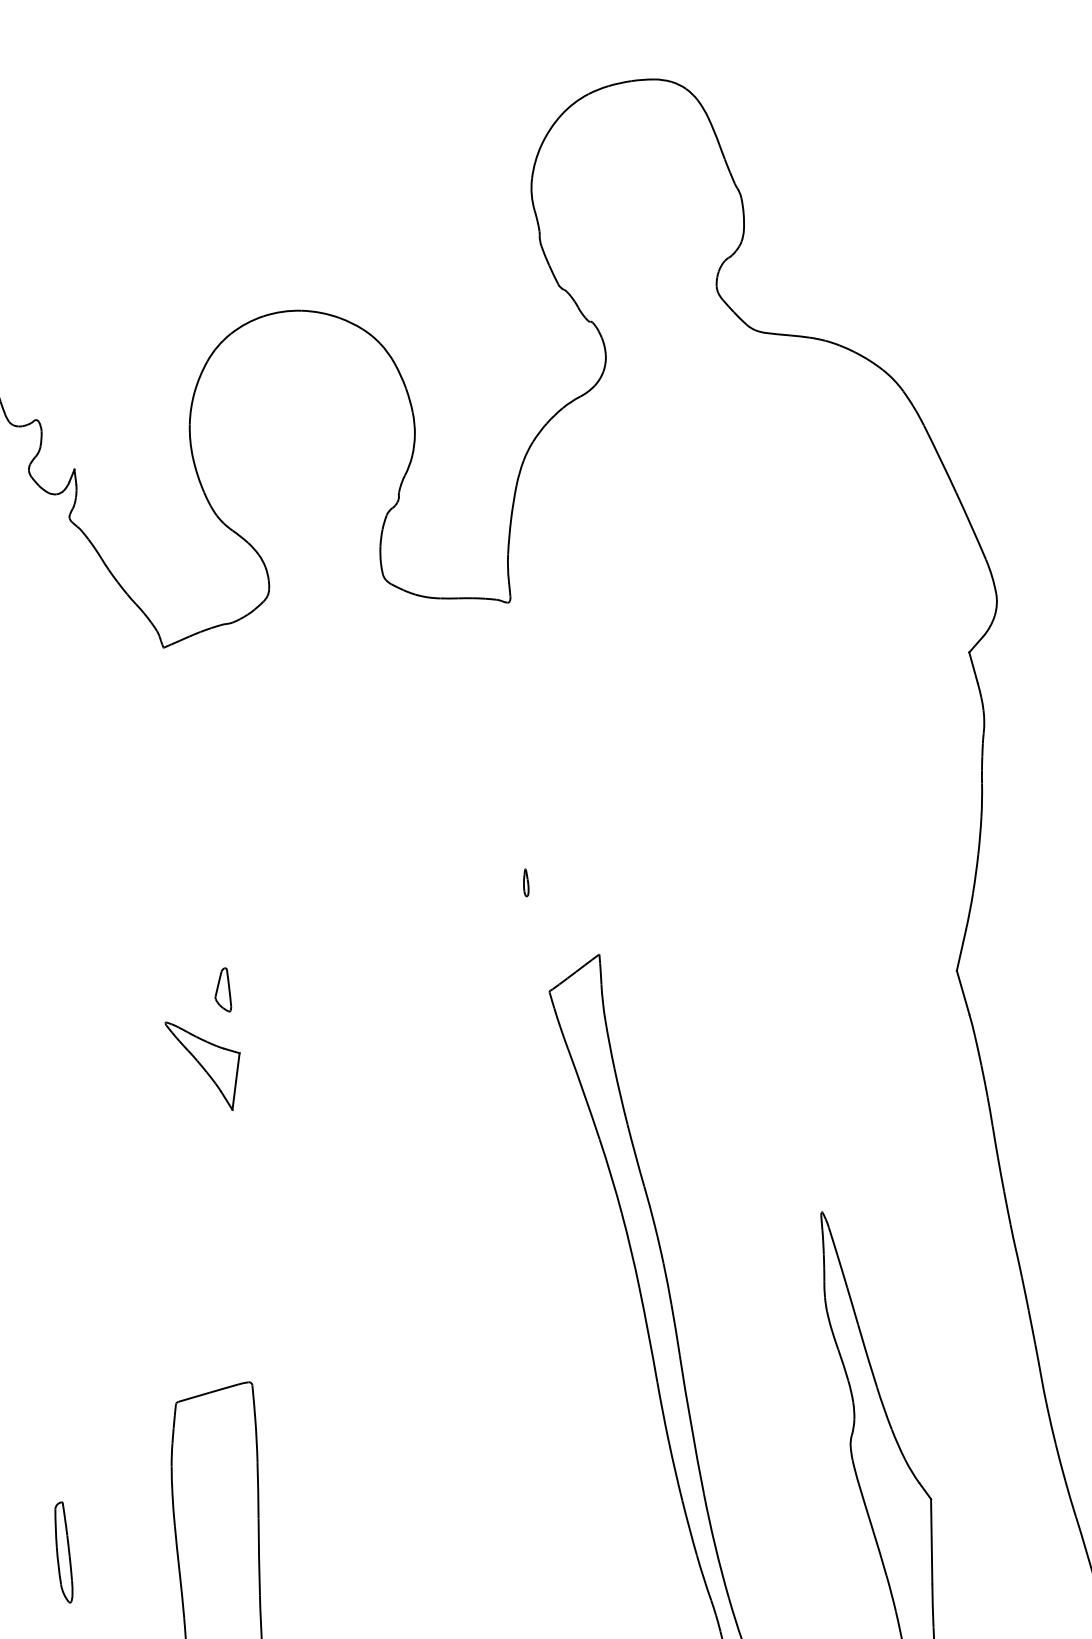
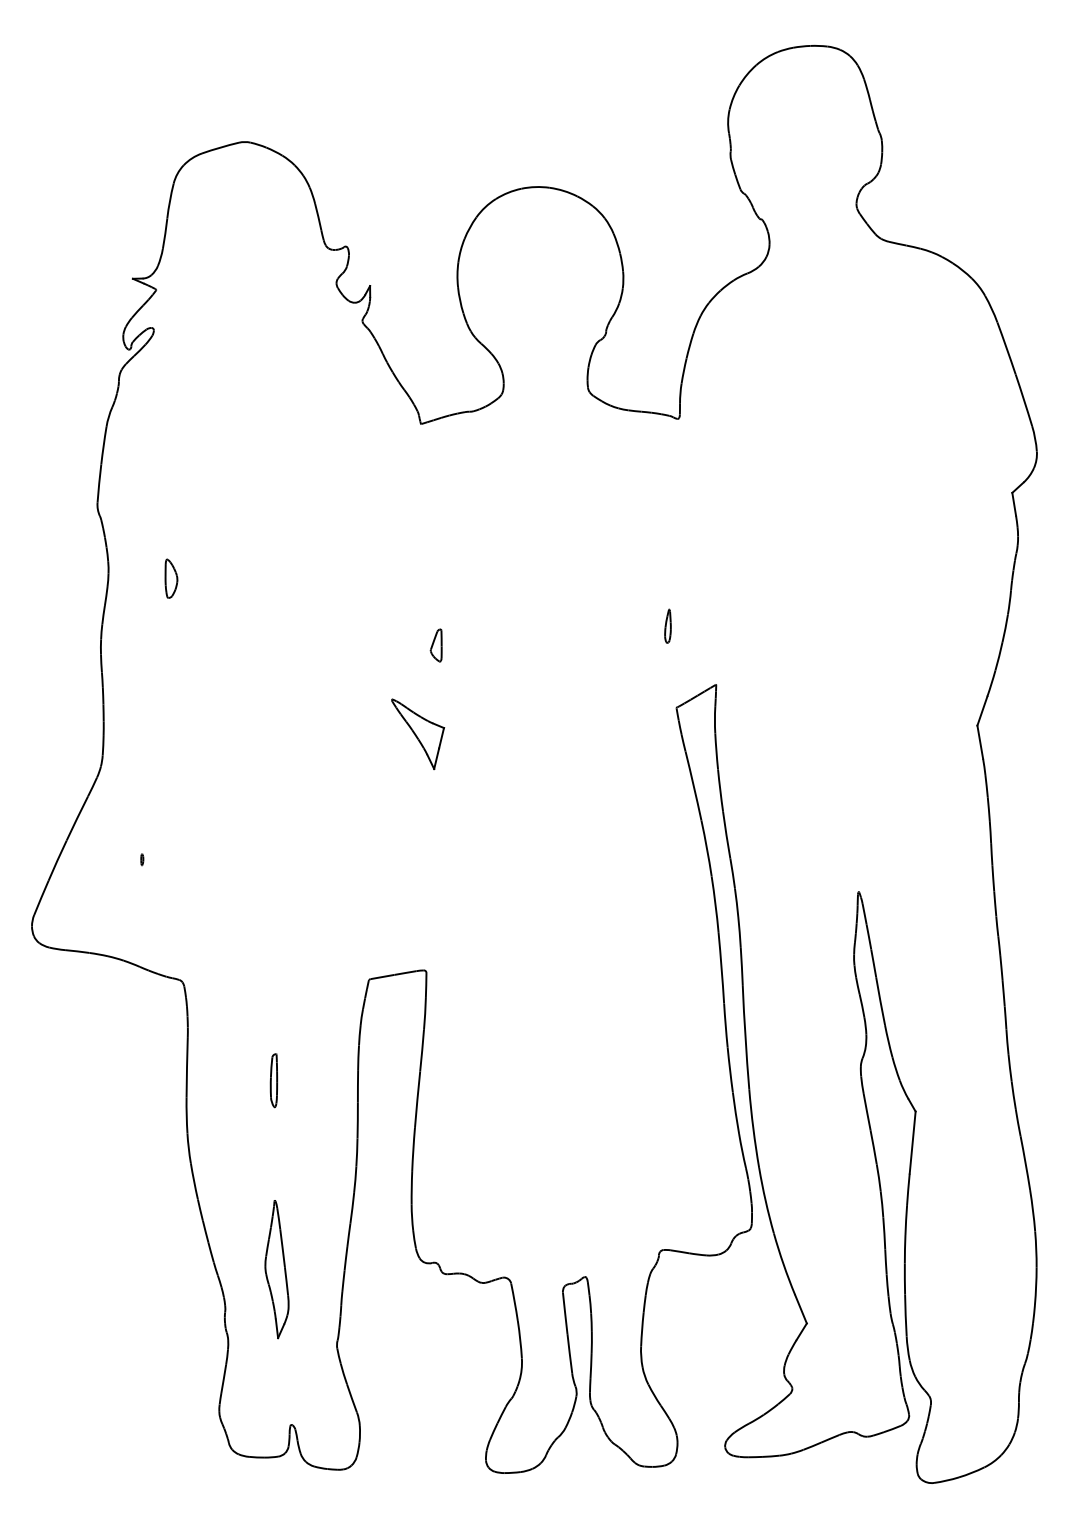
part: (525, 882) -> (667, 625), size x1.67
part: (221, 990) -> (435, 645), moved
part: (62, 1552) -> (273, 1080), size x0.71

